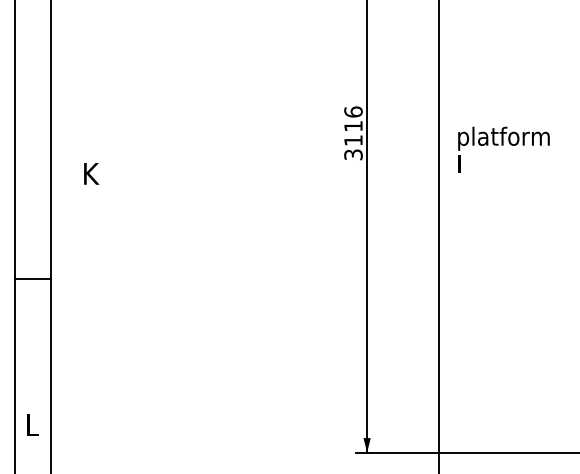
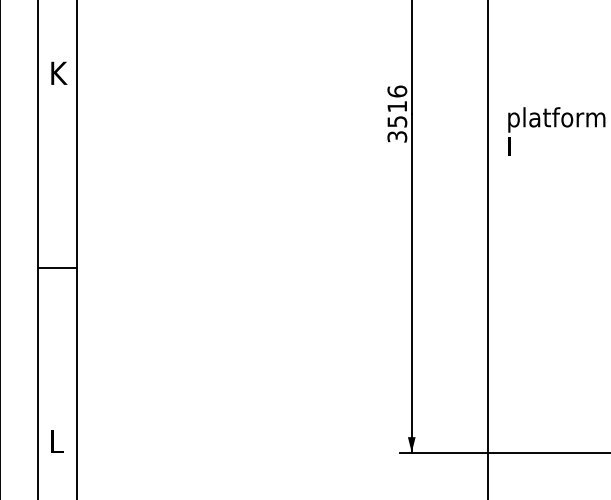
text: (353, 140) -> (397, 121), 3116 -> 3516
text: (91, 173) -> (59, 72), moved
text: (32, 424) -> (57, 440), moved

